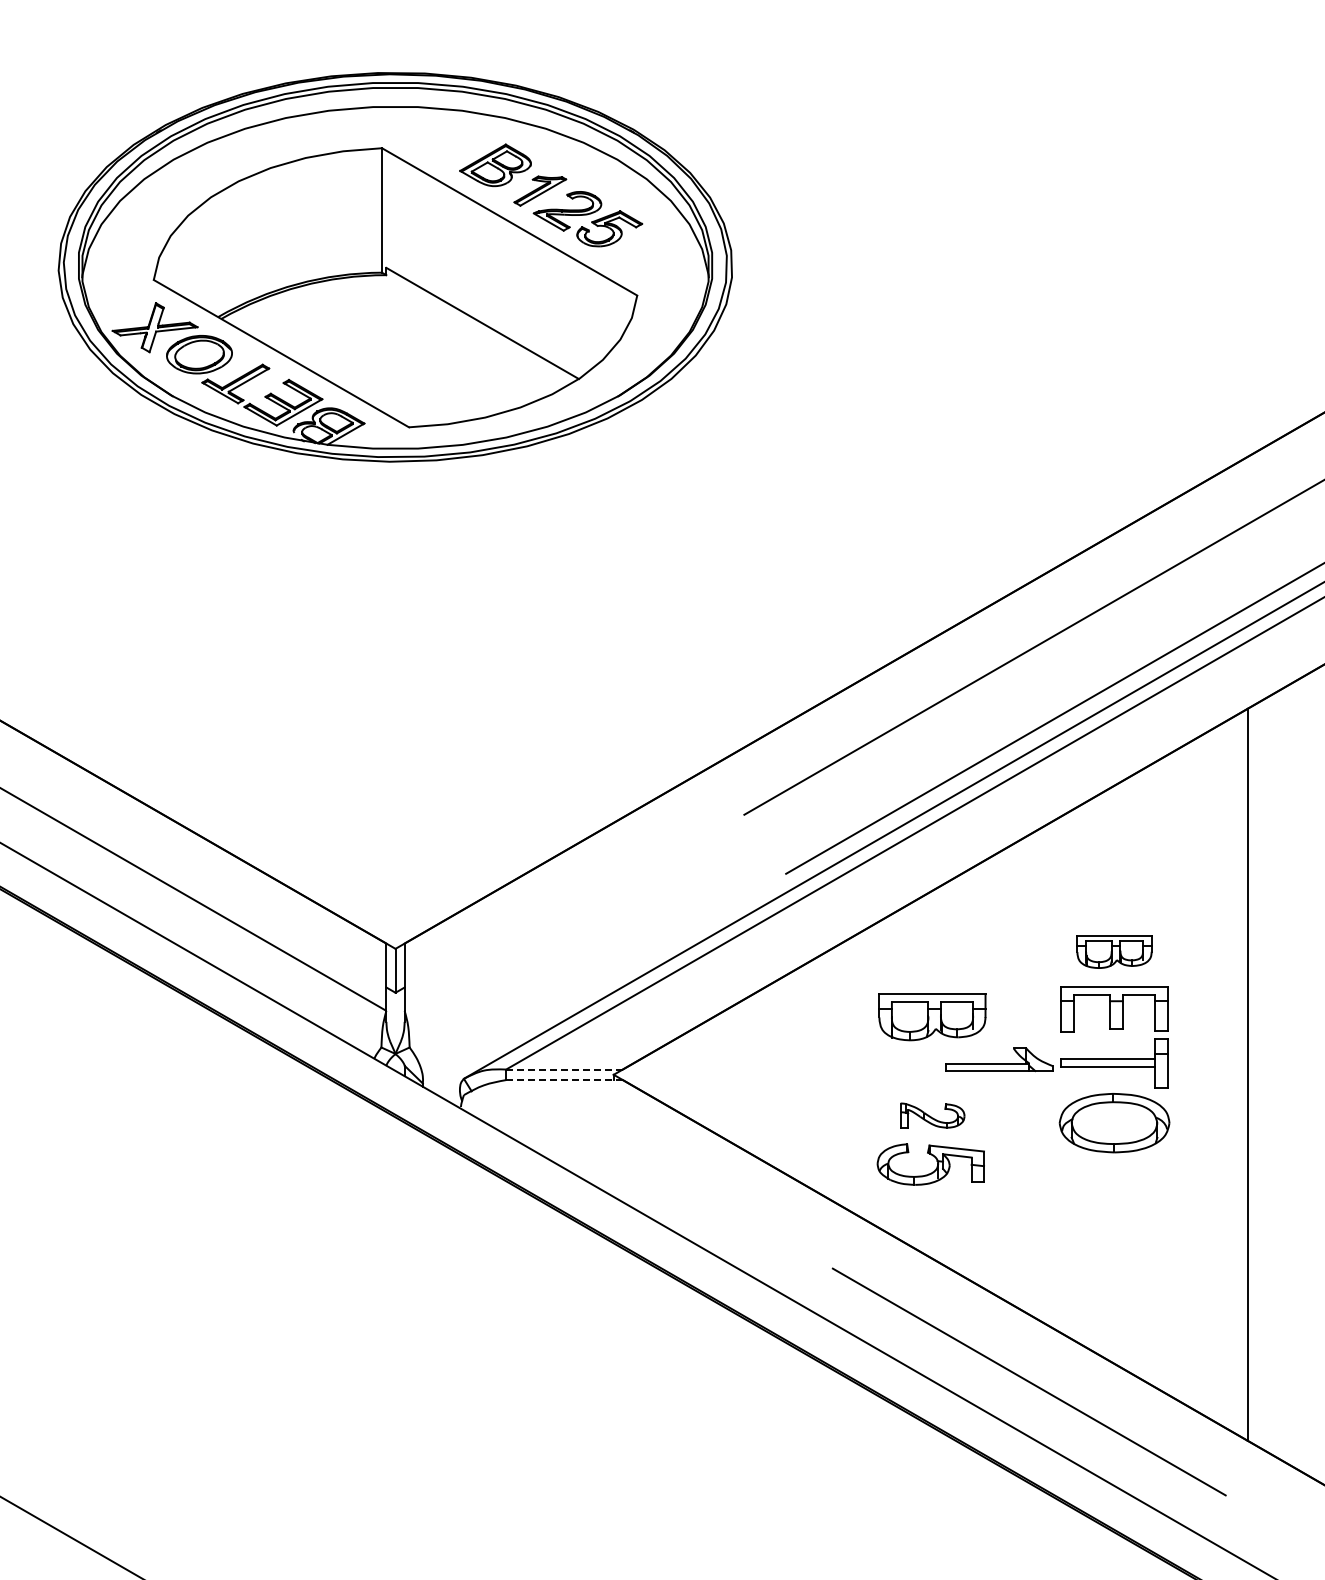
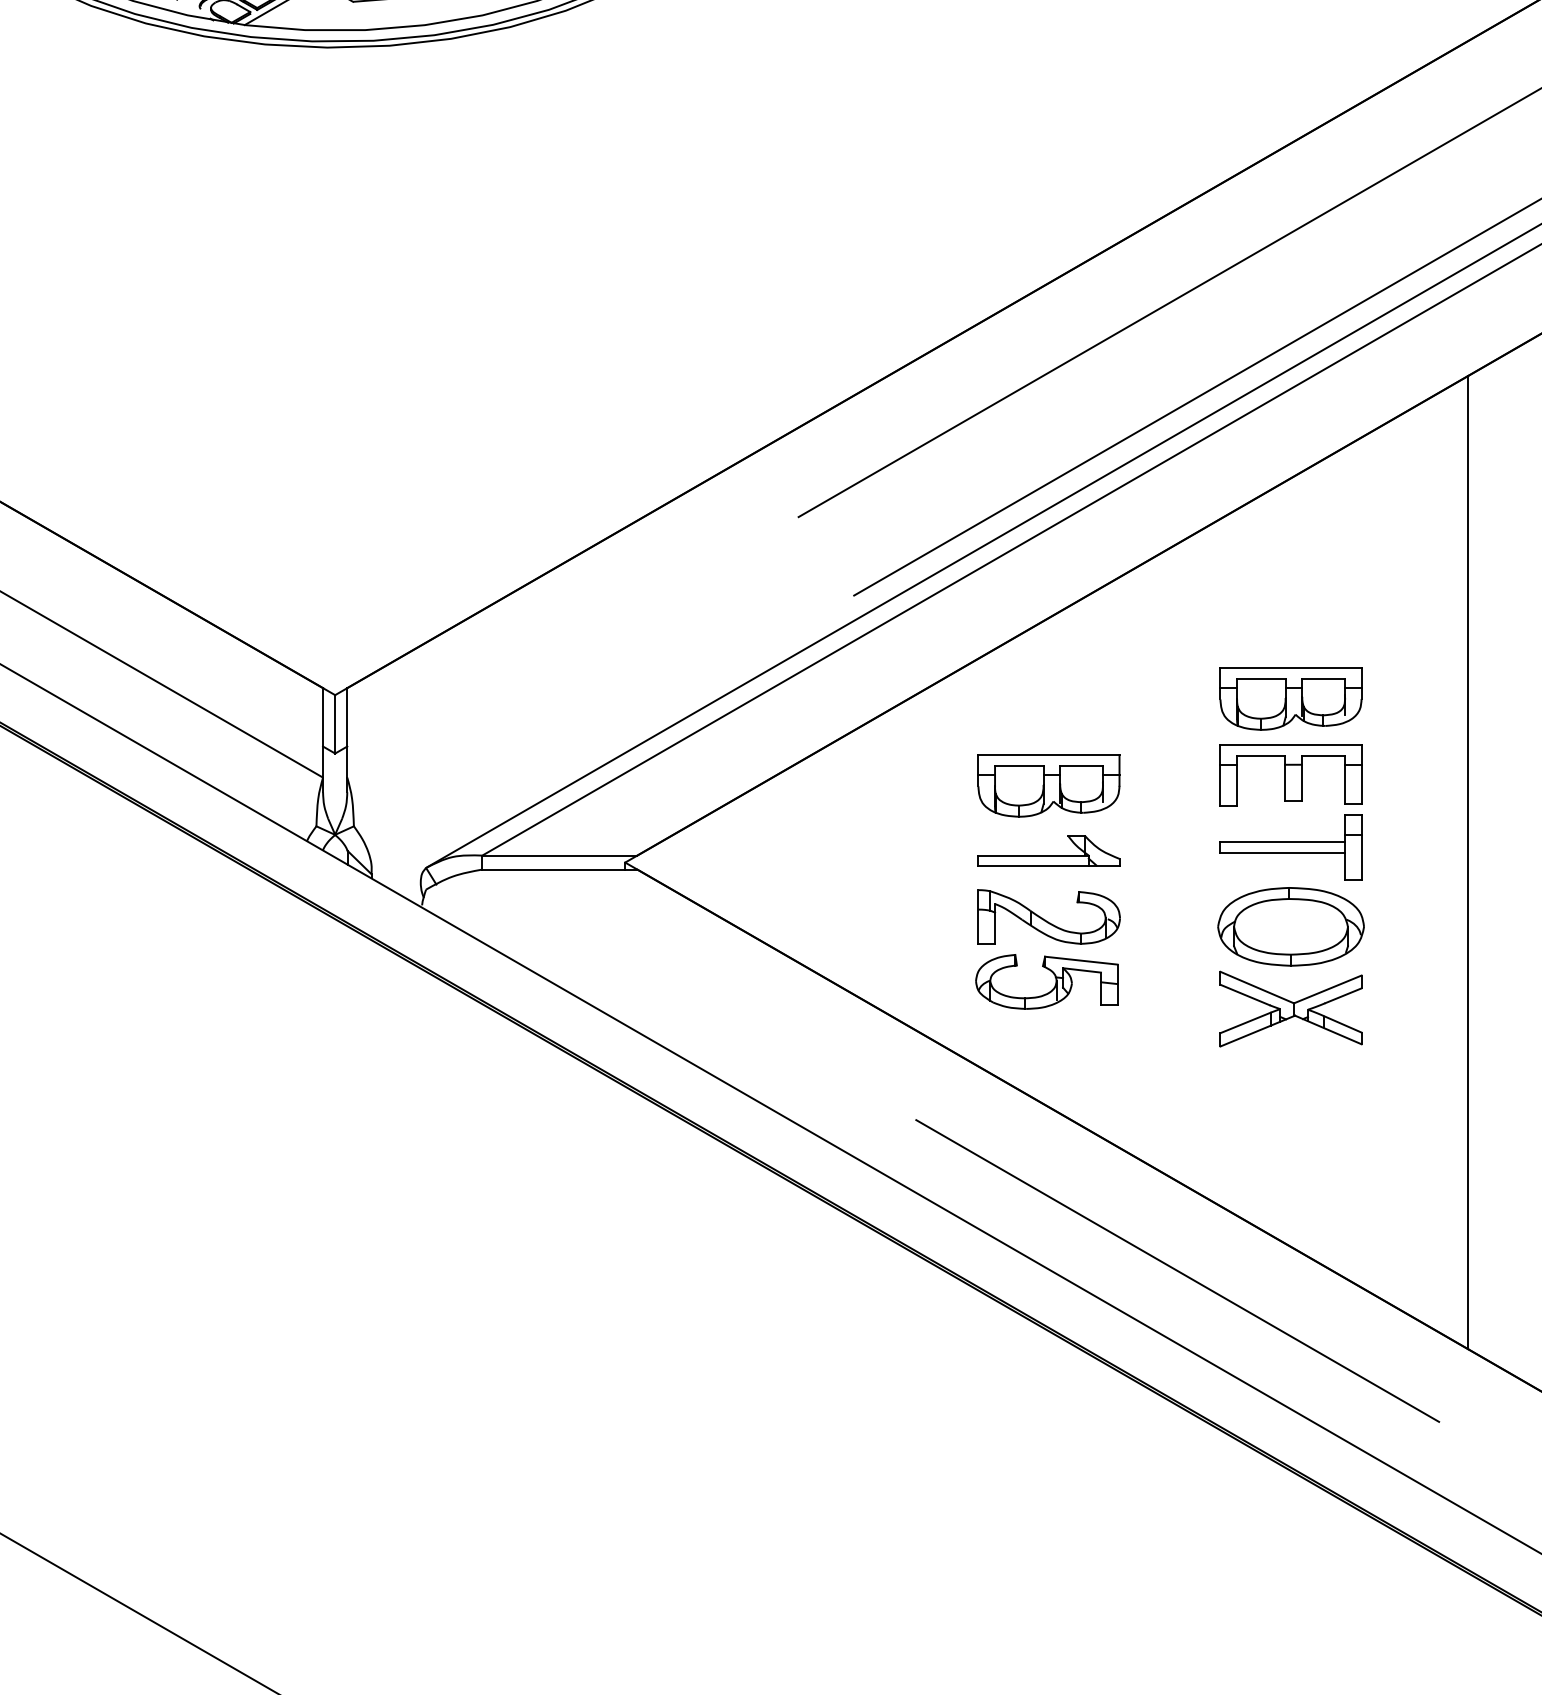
part: (1114, 951) -> (1290, 698), size x1.43
part: (999, 1059) -> (1049, 850), moved
line: (565, 1069) -> (561, 855), dashed -> solid
line: (564, 1080) -> (559, 870), dashed -> solid
part: (932, 1115) -> (1049, 916), size x1.67
part: (1114, 1185) -> (1290, 1009), added

